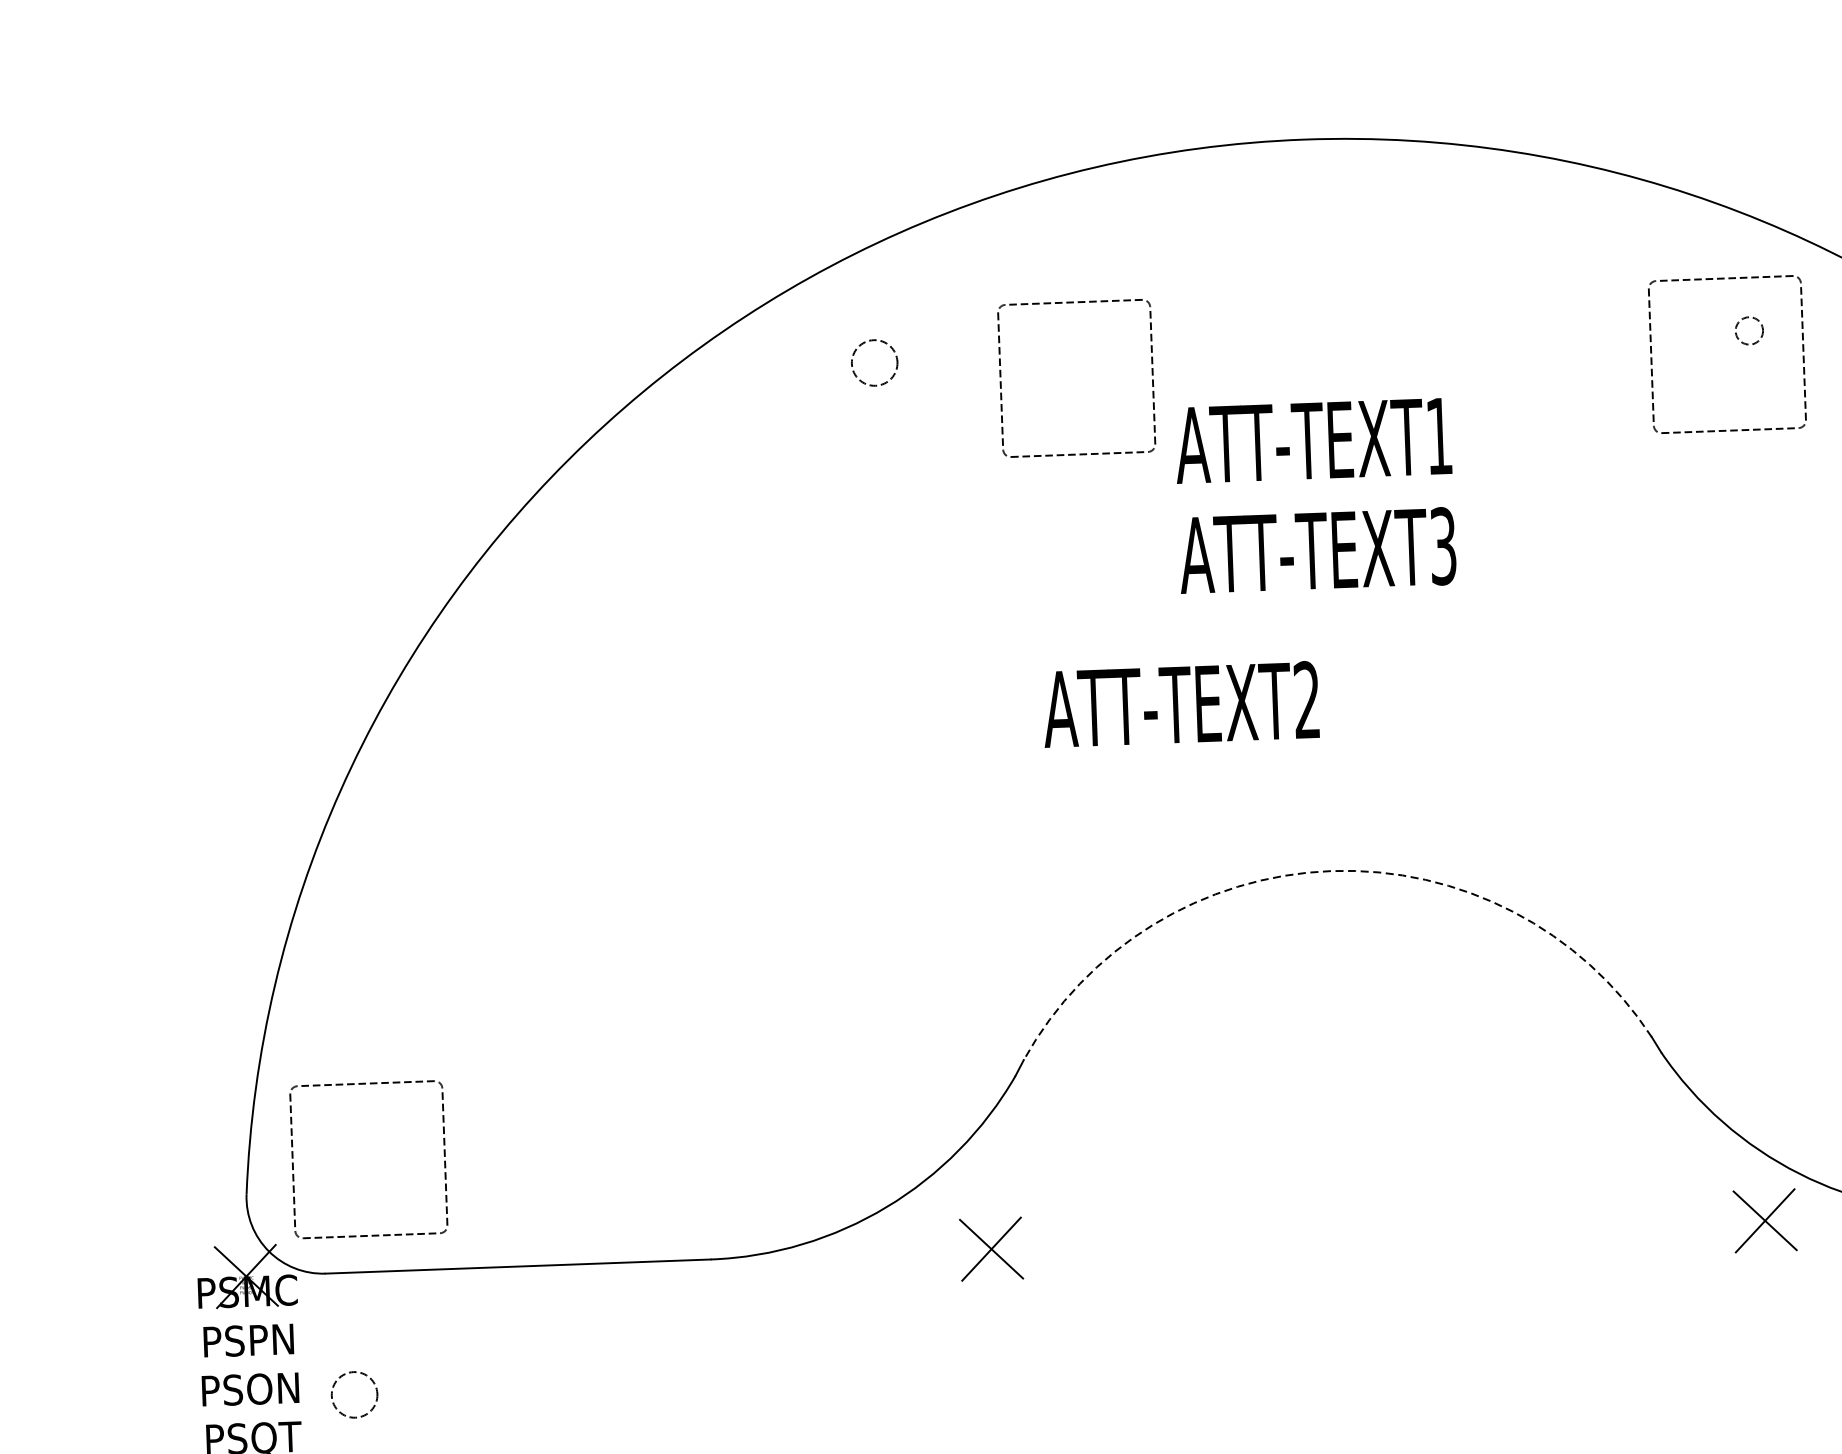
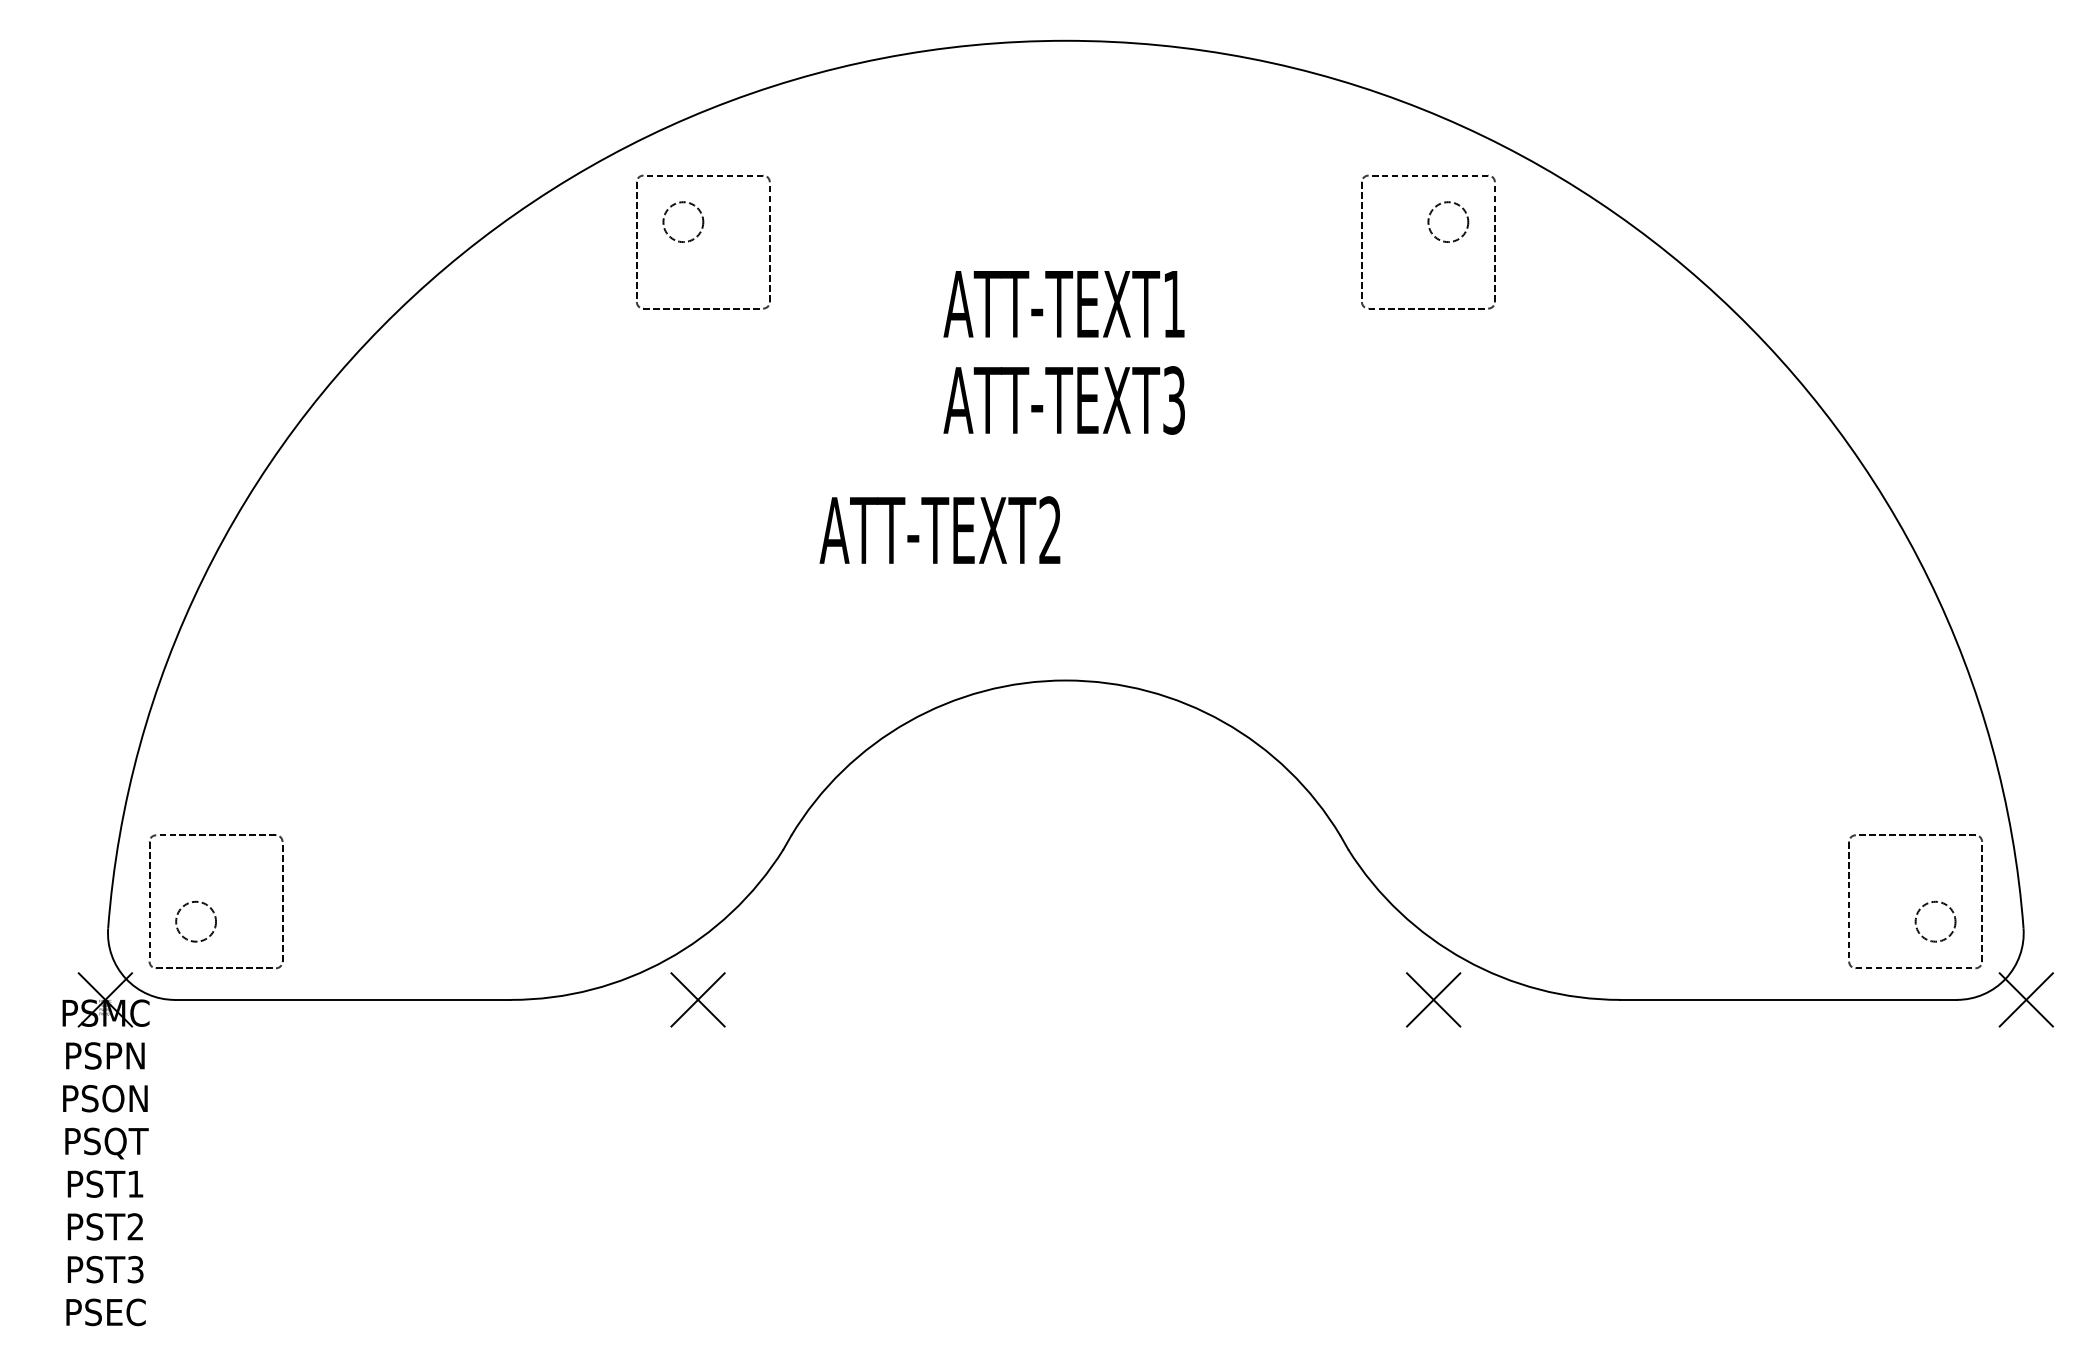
part: (1073, 303) -> (702, 176), moved
circle: (1749, 331) -> (1448, 222), size x1.67
arc: (1330, 871) -> (1065, 680), dashed -> solid
part: (990, 1248) -> (697, 999), moved
circle: (353, 1394) -> (195, 921), moved

